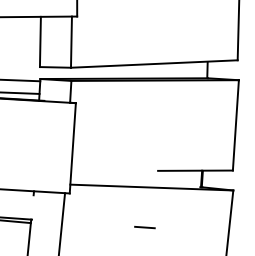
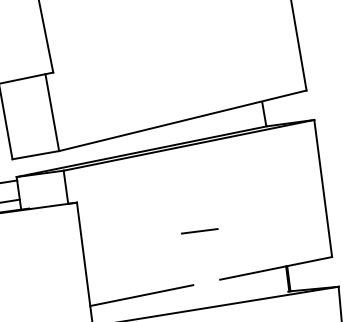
line: (150, 136) -> (198, 230), added
line: (105, 170) -> (141, 294), added

